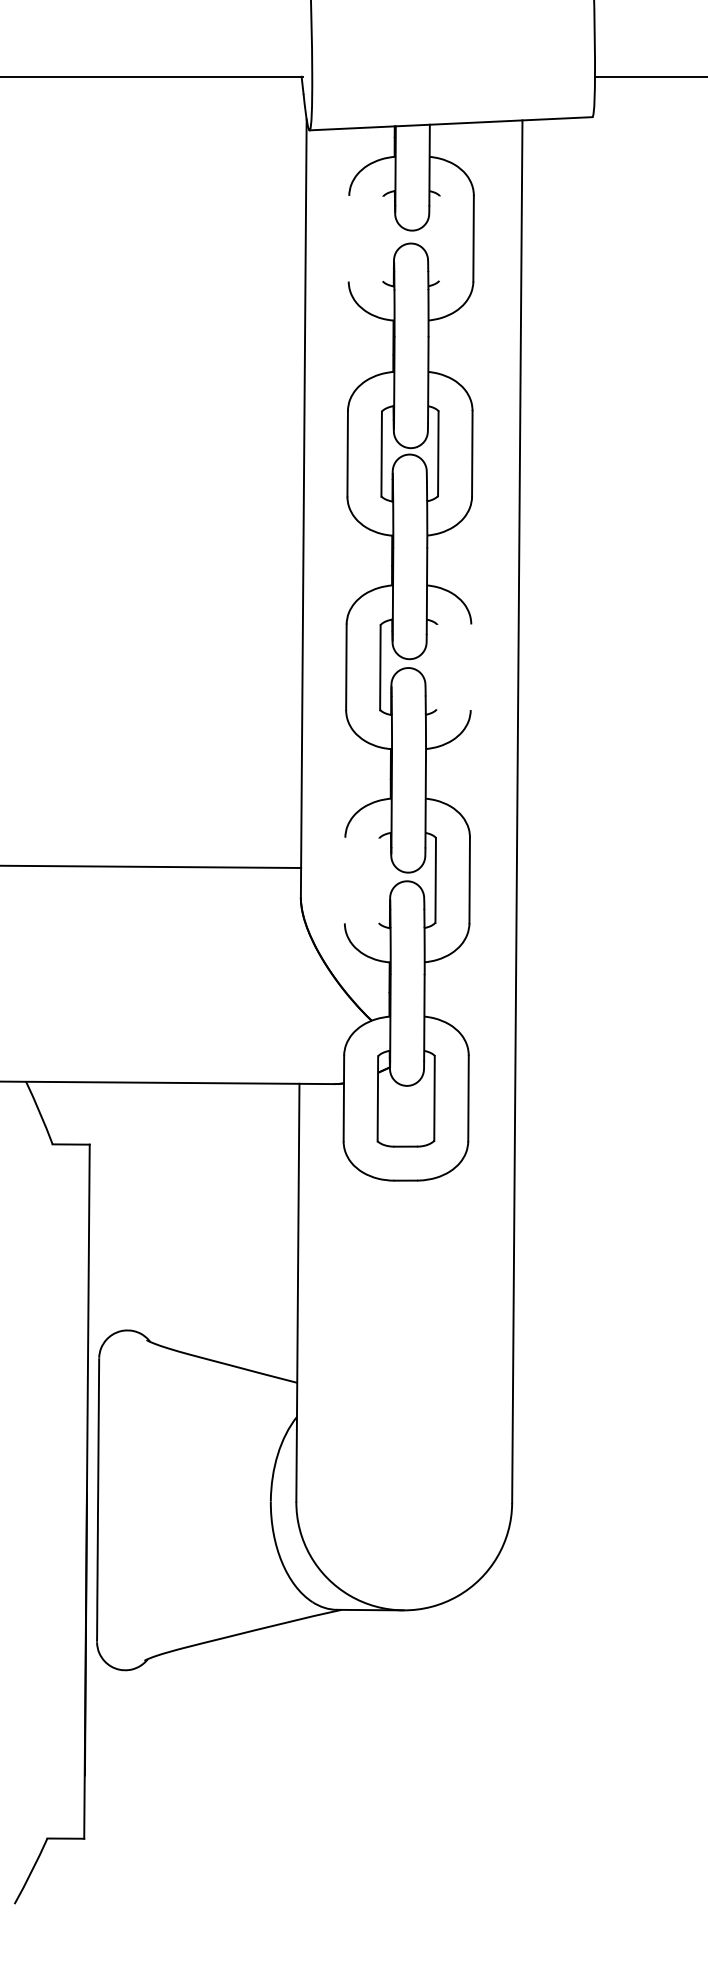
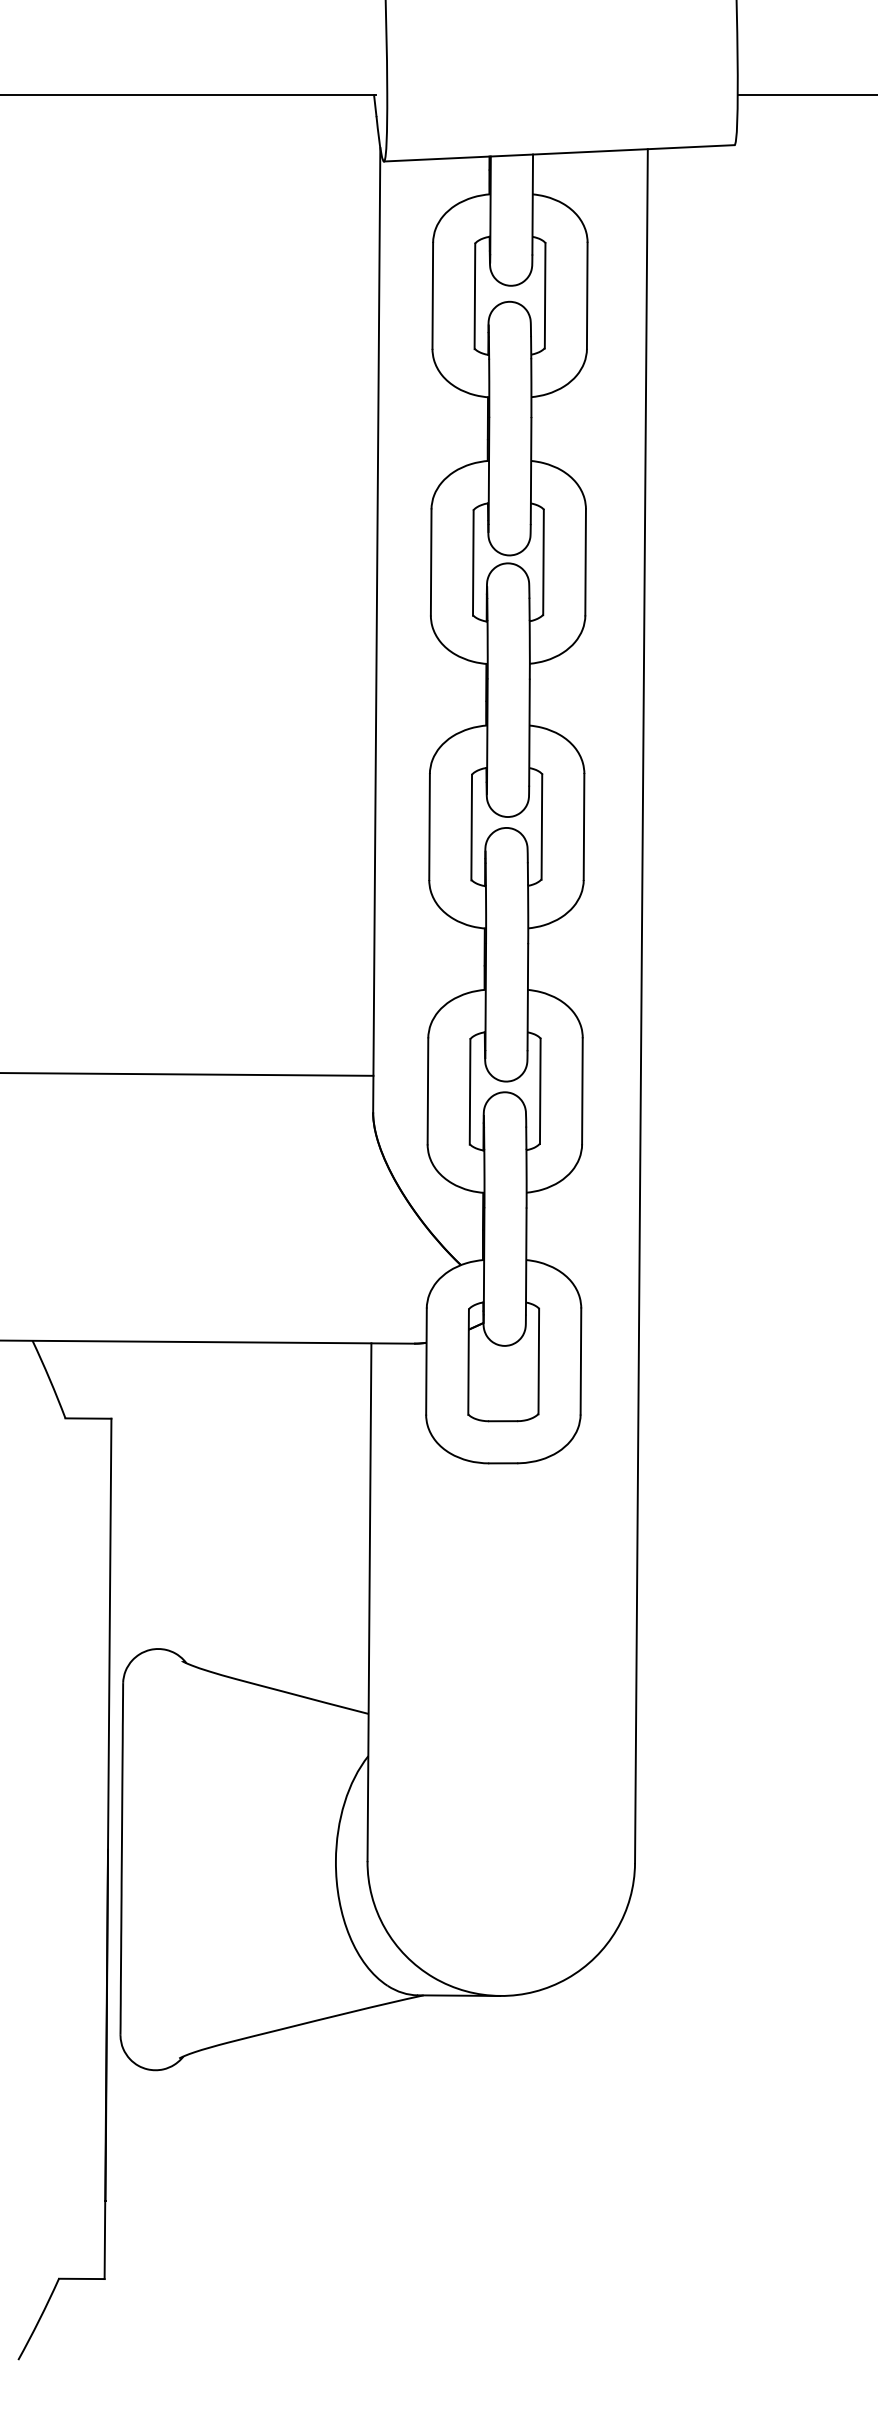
line: (348, 238) -> (432, 295), added
line: (382, 238) -> (474, 295), added
line: (439, 238) -> (544, 295), added
line: (436, 666) -> (541, 826), added
line: (470, 667) -> (583, 827), added
line: (344, 880) -> (427, 1091), added
line: (378, 880) -> (469, 1091), added

